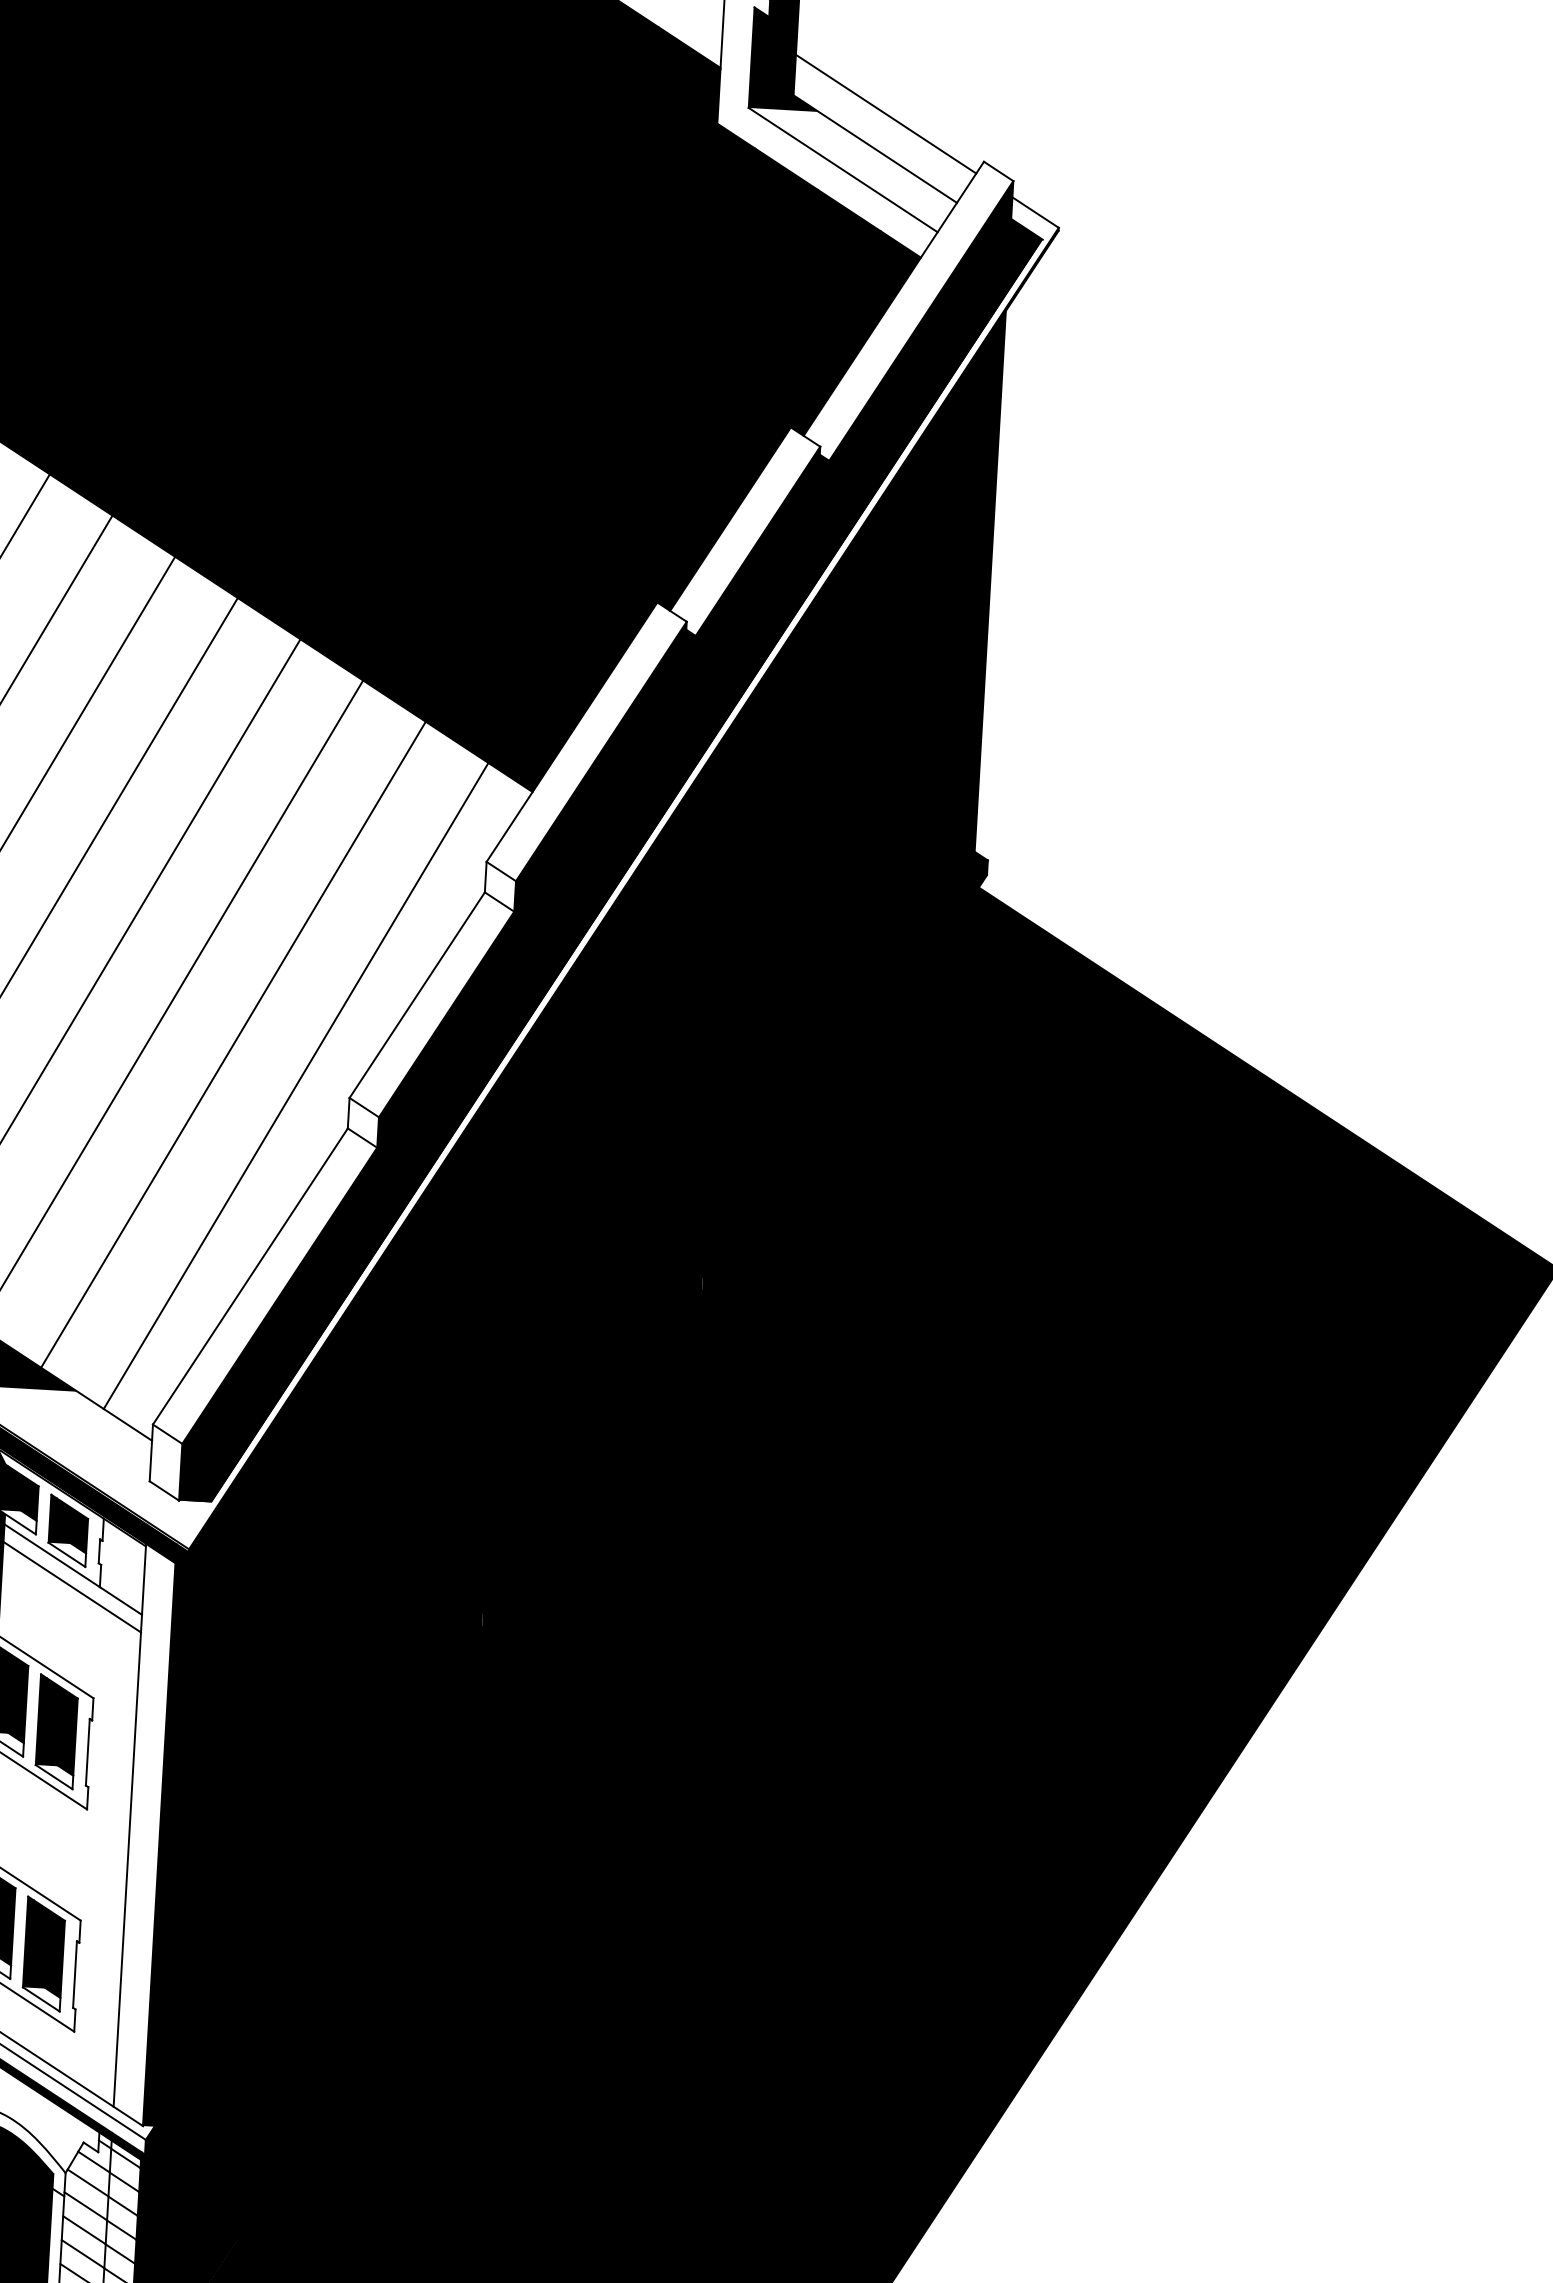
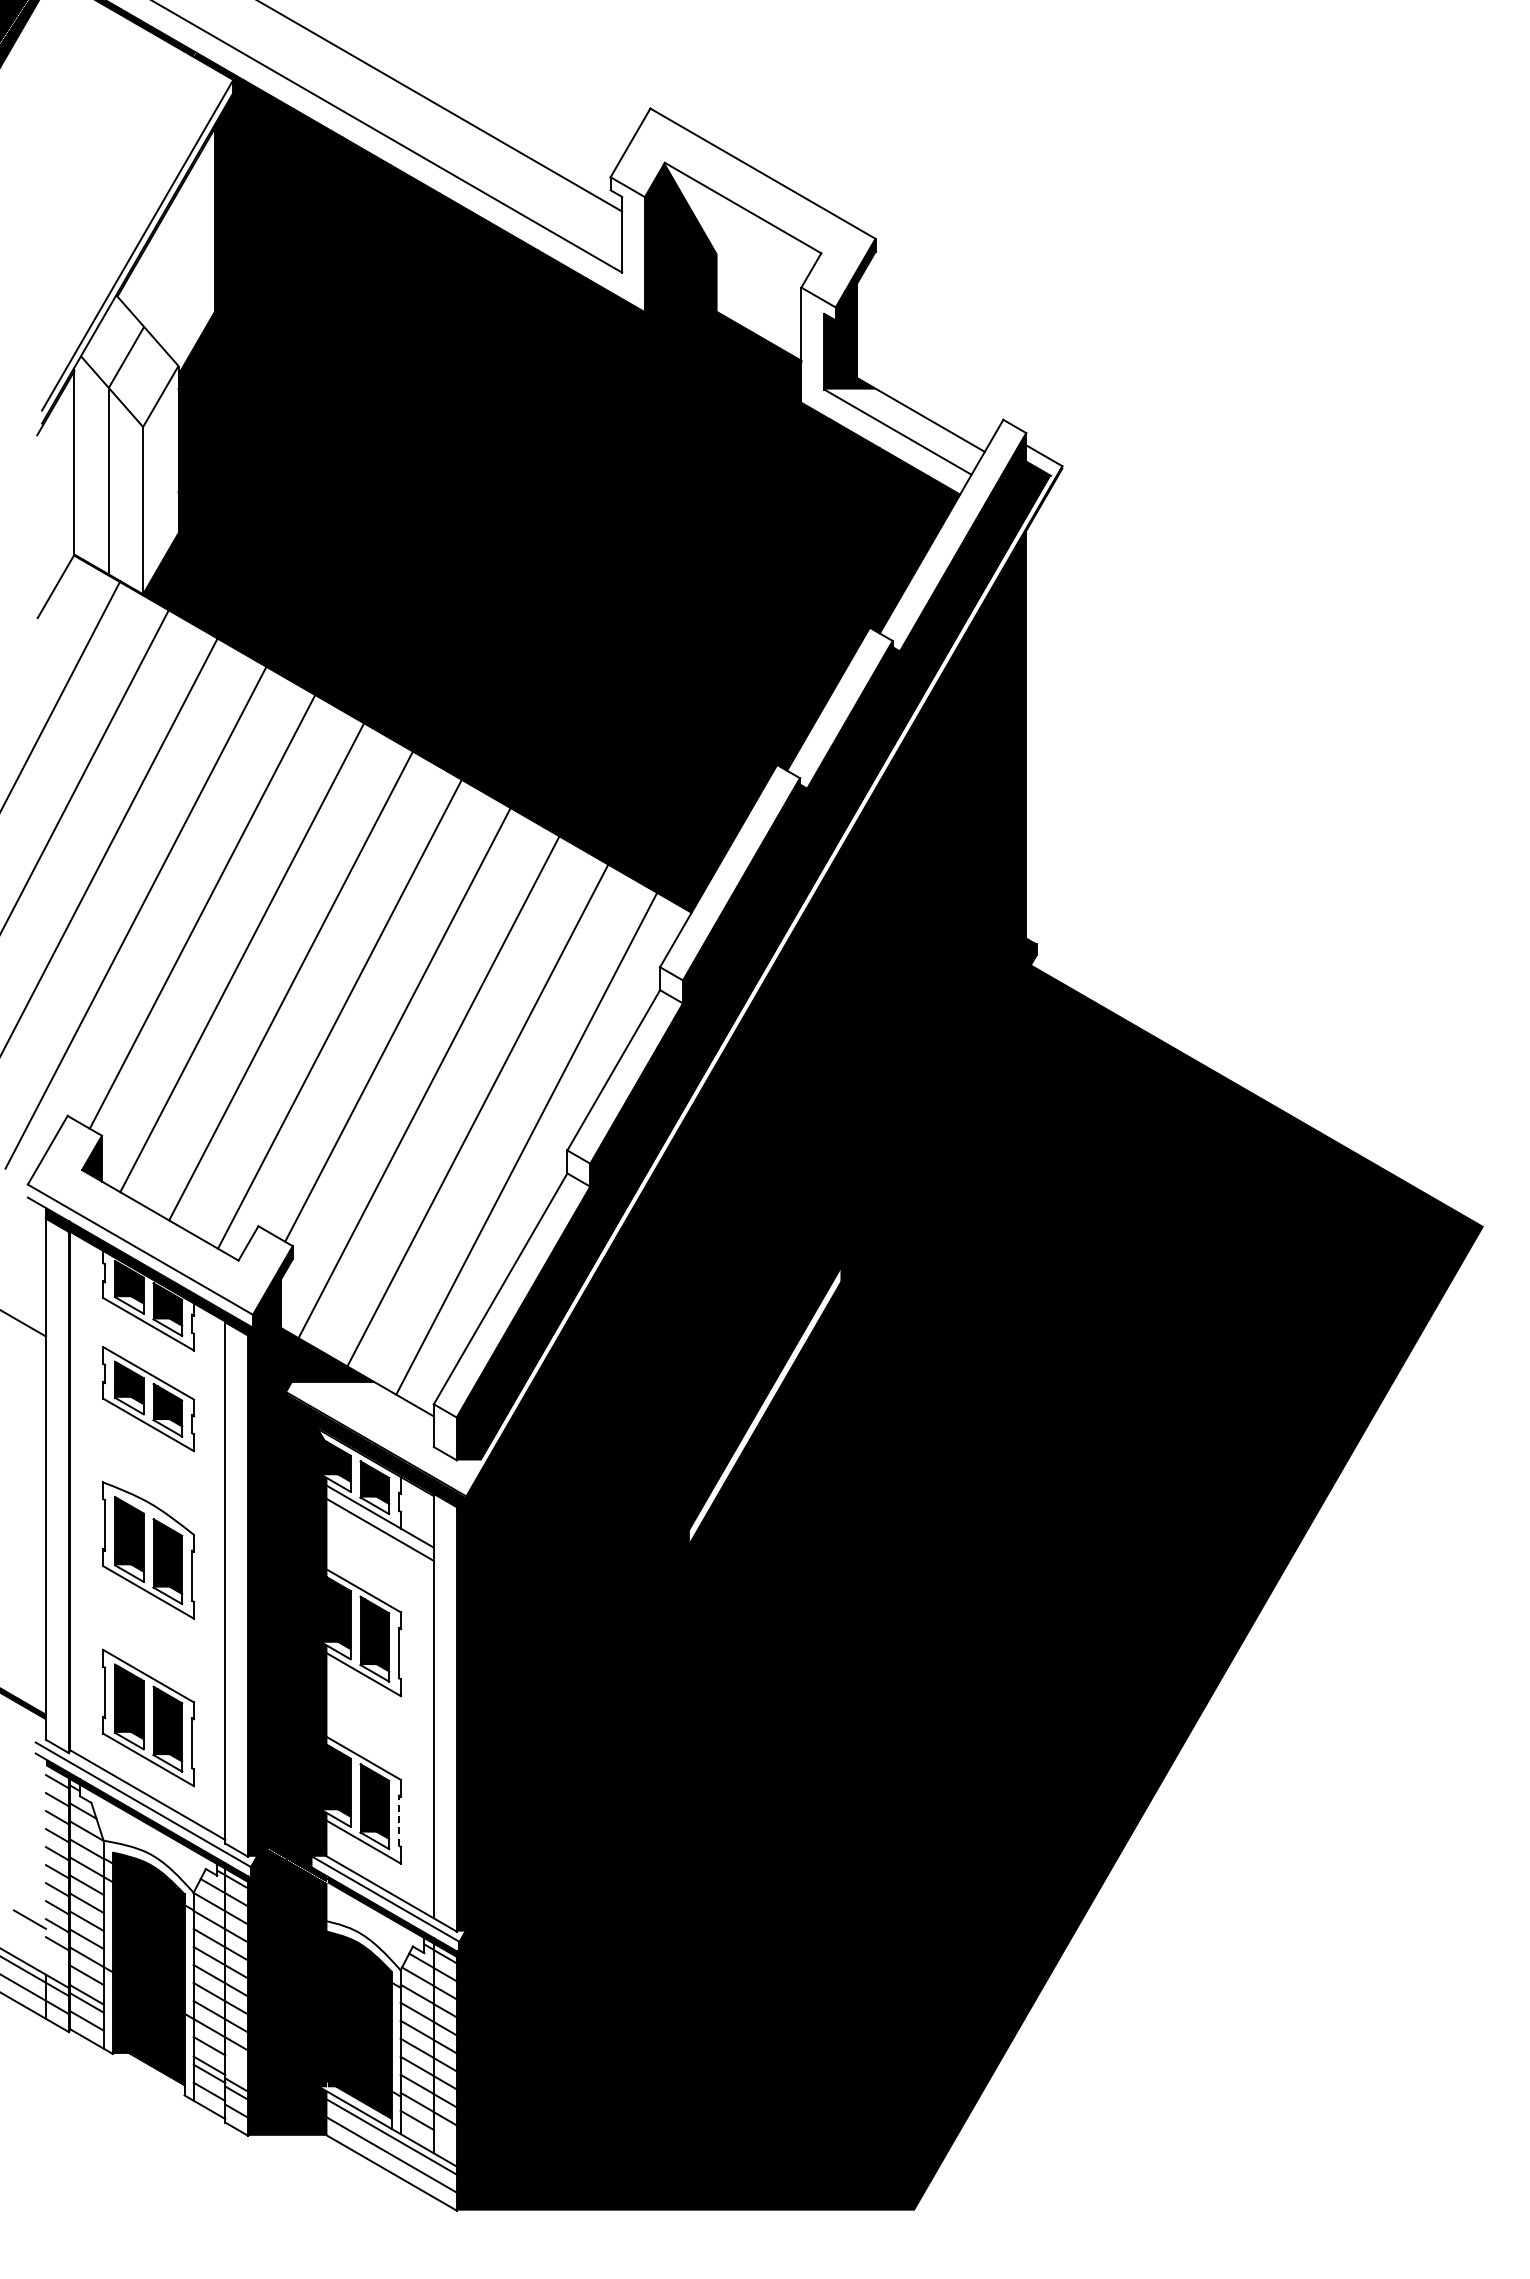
line: (885, 114) -> (927, 388), removed
fill: (591, 1451) -> (764, 1405), removed
line: (75, 1974) -> (399, 1820), solid -> dashed

